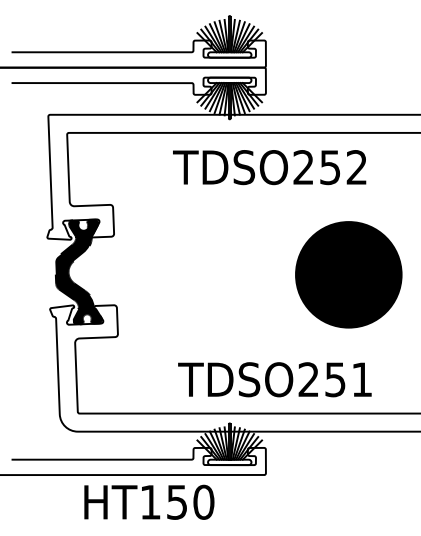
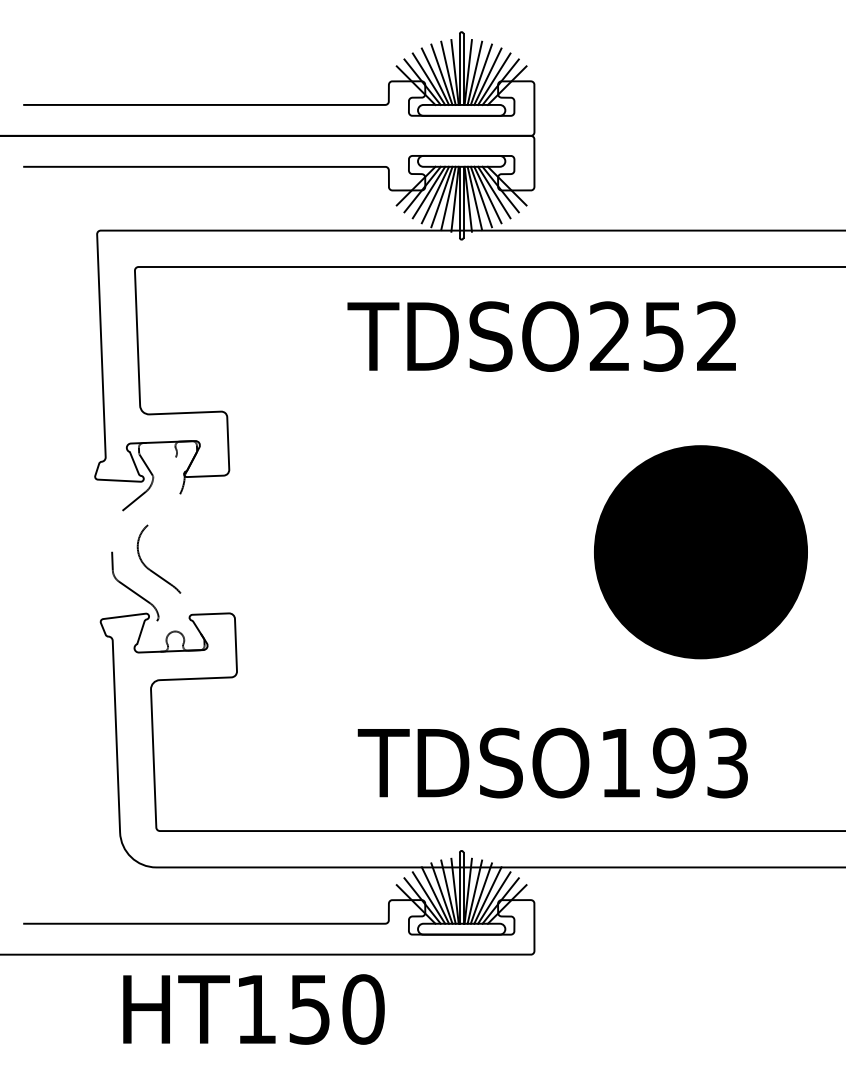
fill: (78, 271) -> (157, 545), removed
text: (335, 379) -> (674, 762), TDSO251 -> TDSO193
text: (149, 501) -> (254, 1007), moved

